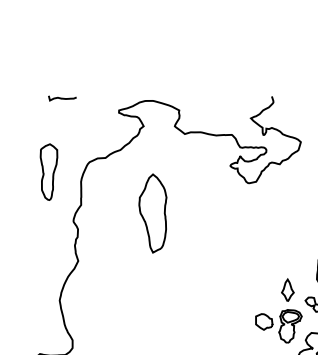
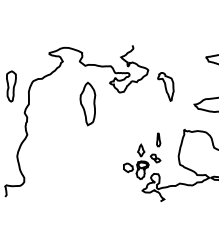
line: (62, 98) -> (18, 46), removed
part: (152, 212) -> (87, 103), moved

